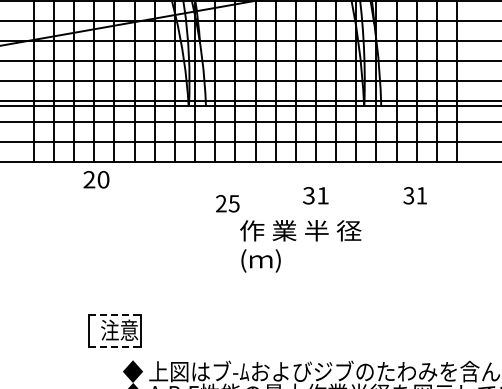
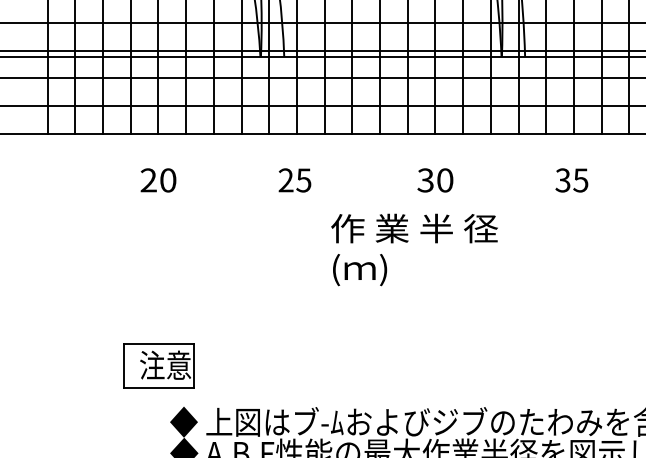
text: (96, 179) -> (158, 180), moved
text: (322, 195) -> (444, 180), 31 -> 30
text: (421, 195) -> (580, 180), 31 -> 35
text: (227, 203) -> (294, 180), moved
line: (114, 314) -> (158, 343), dashed -> solid
line: (114, 346) -> (158, 387), dashed -> solid

